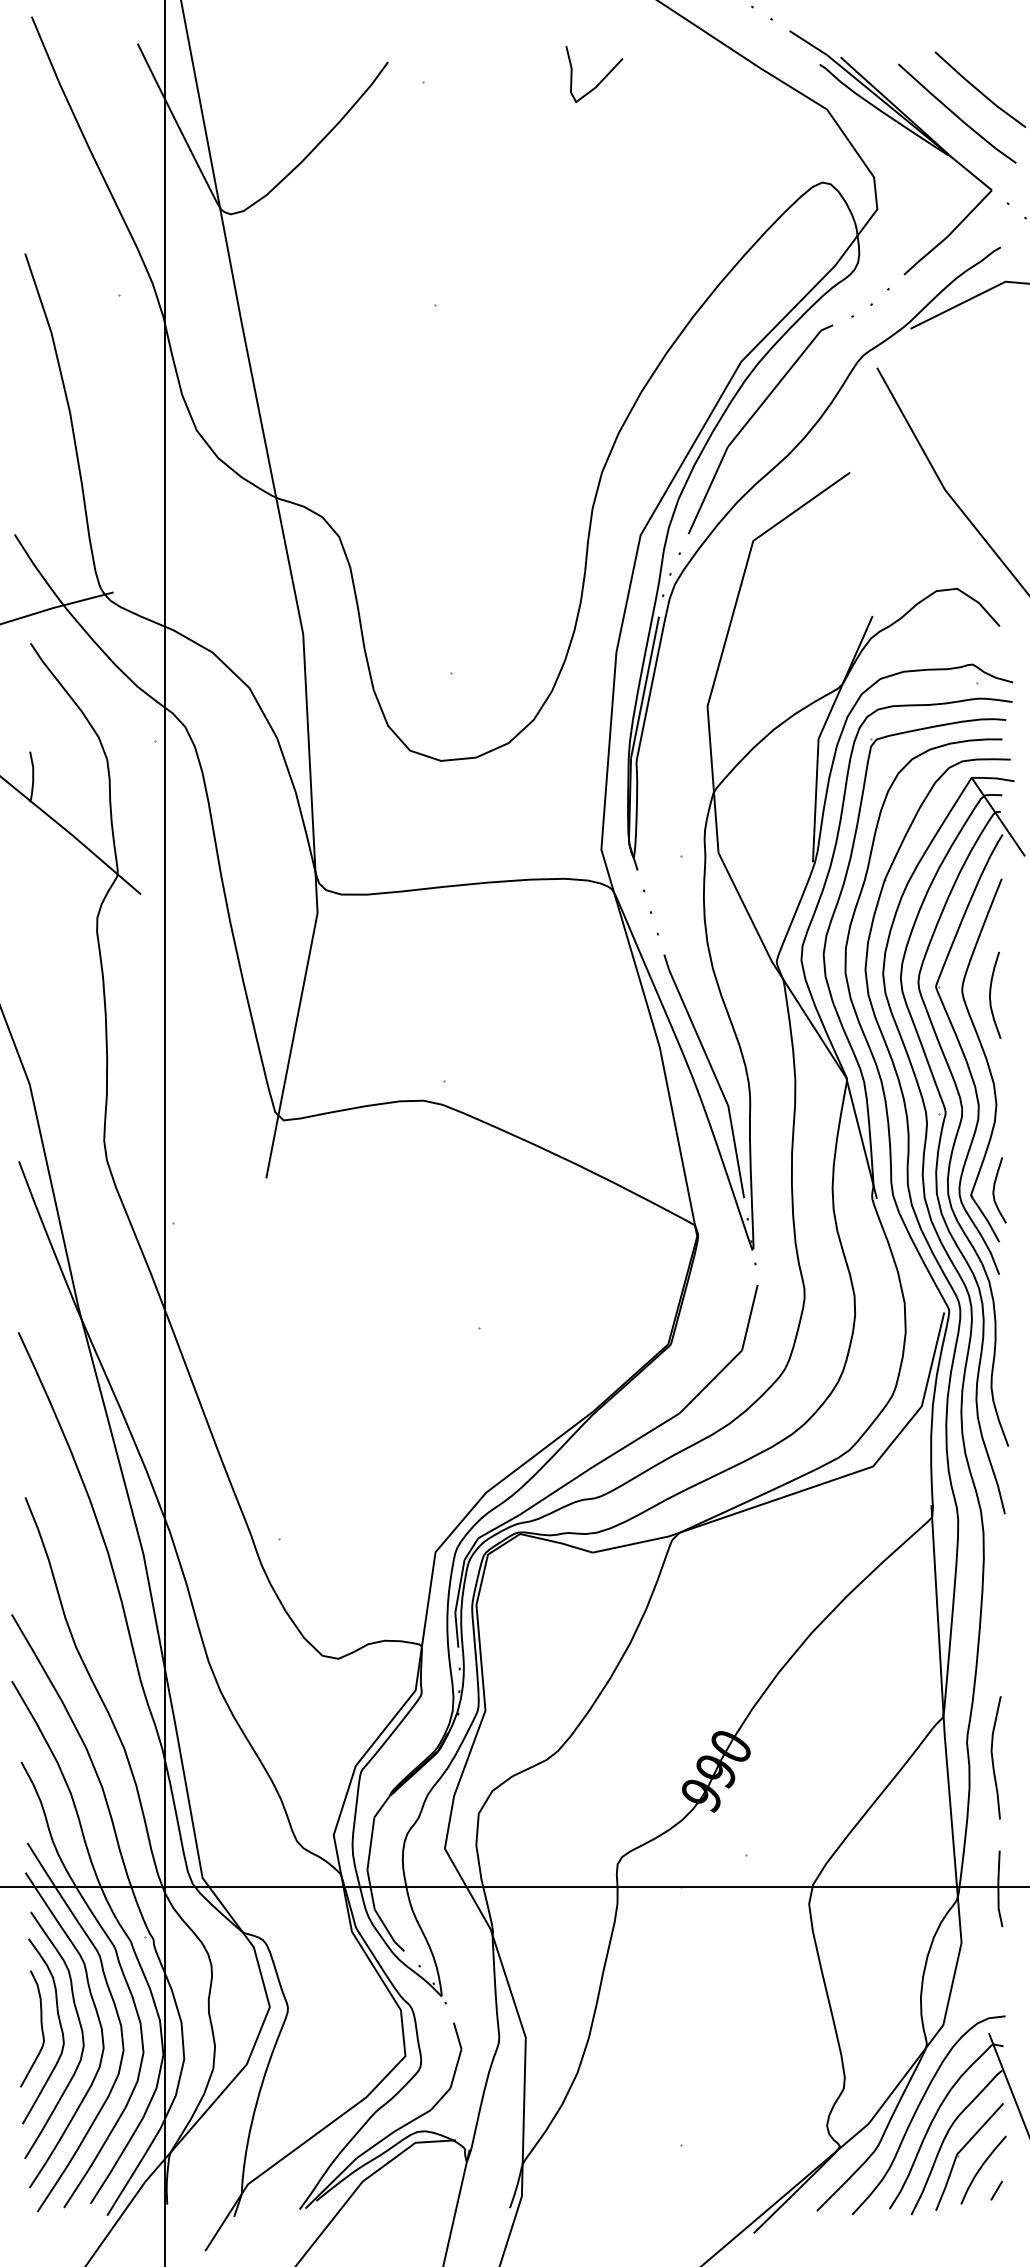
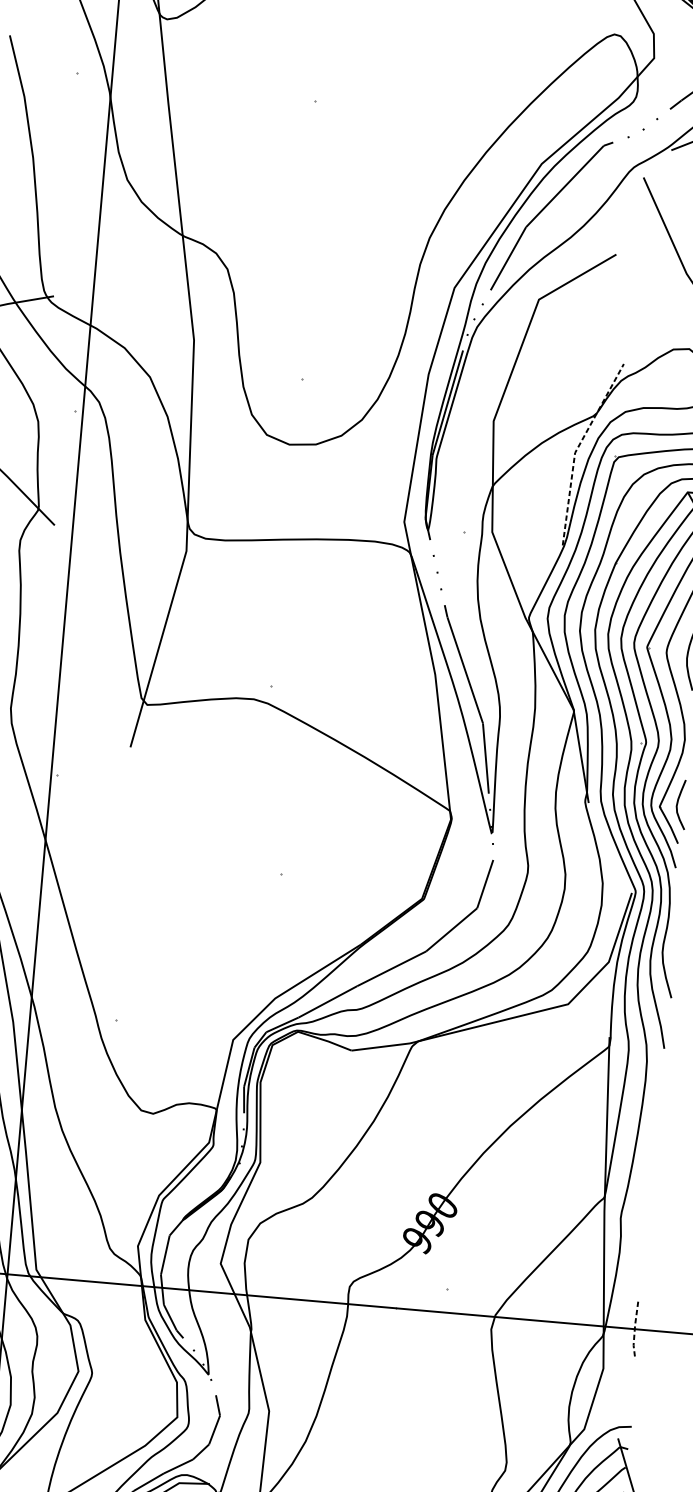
line: (820, 734) -> (576, 449), solid -> dashed
curve: (993, 1757) -> (639, 1231), removed
line: (998, 1888) -> (634, 1330), solid -> dashed

